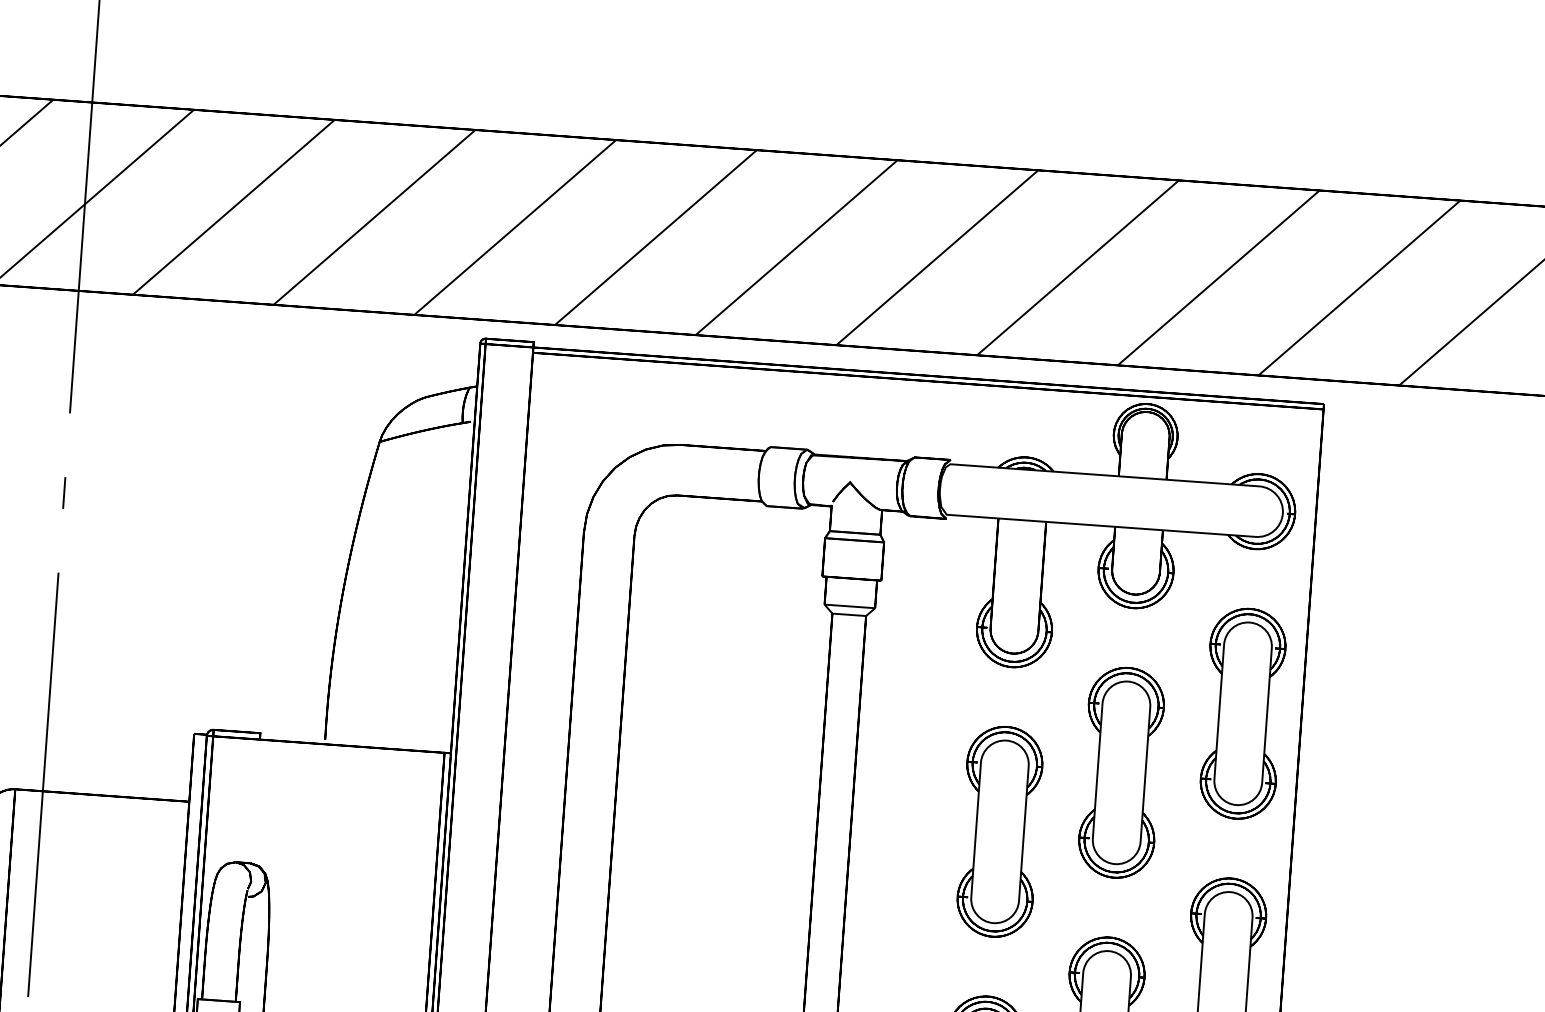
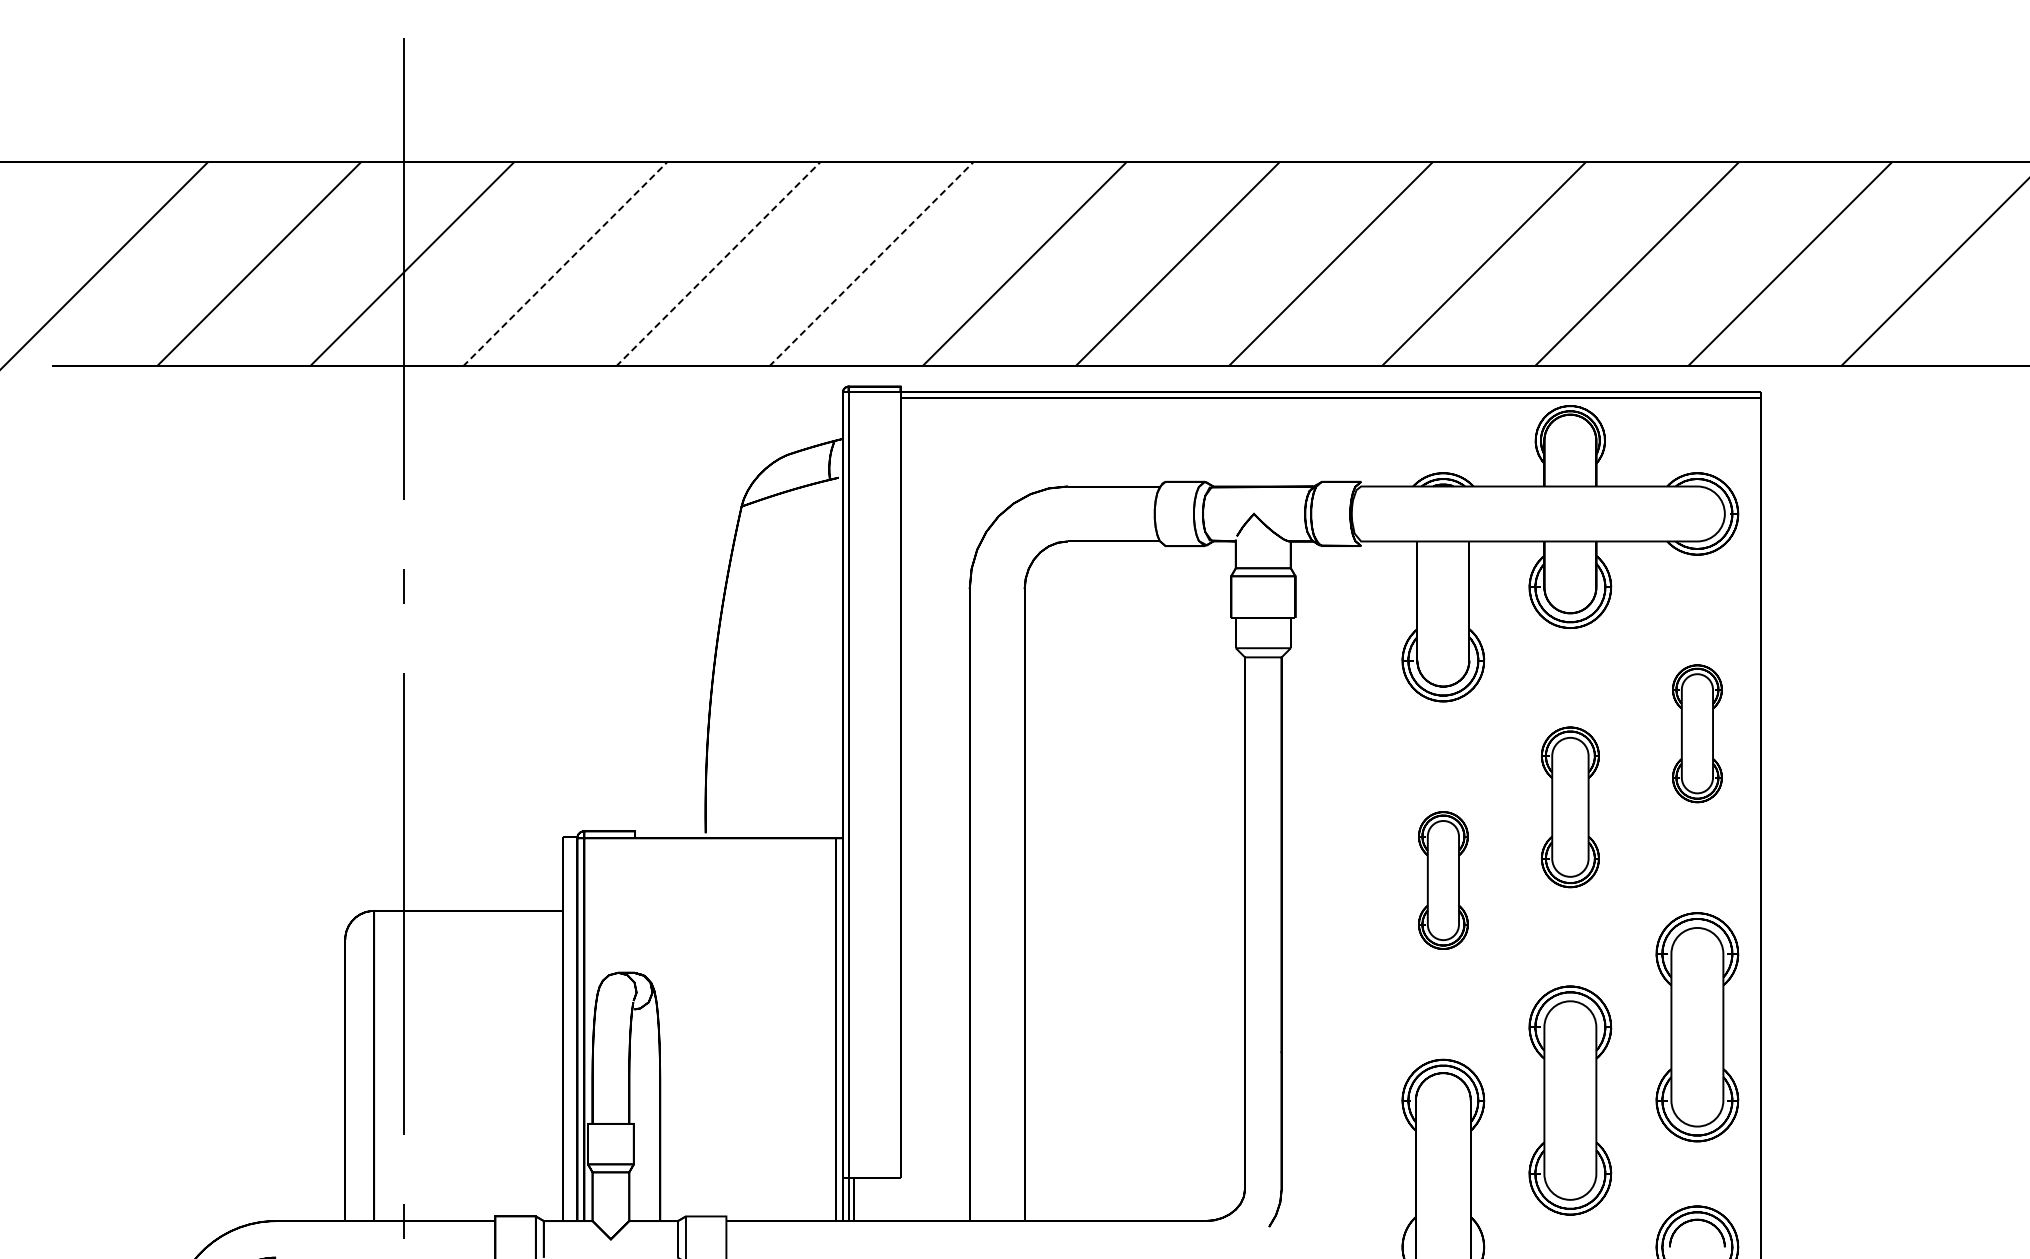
line: (233, 206) -> (565, 263), solid -> dashed
line: (374, 216) -> (718, 263), solid -> dashed
line: (515, 227) -> (871, 263), solid -> dashed
part: (1243, 713) -> (1697, 733), size x0.6
part: (1121, 773) -> (1570, 807), size x0.7
part: (1000, 831) -> (1443, 880), size x0.6

